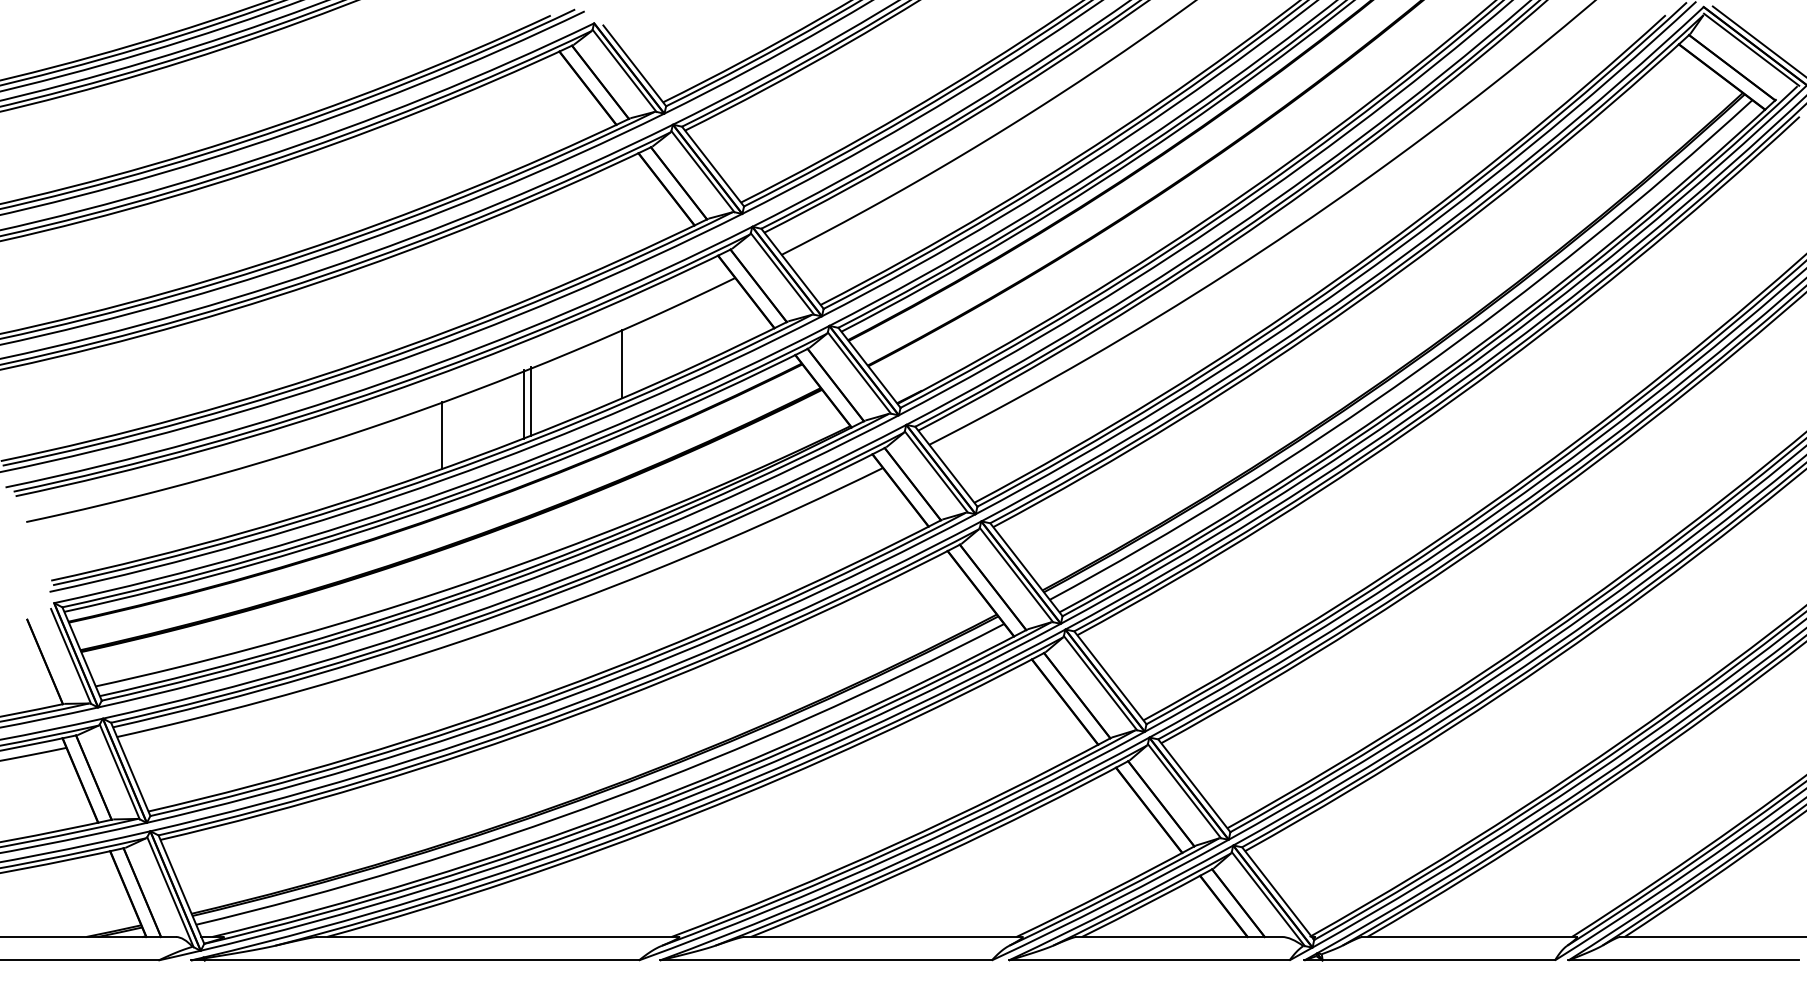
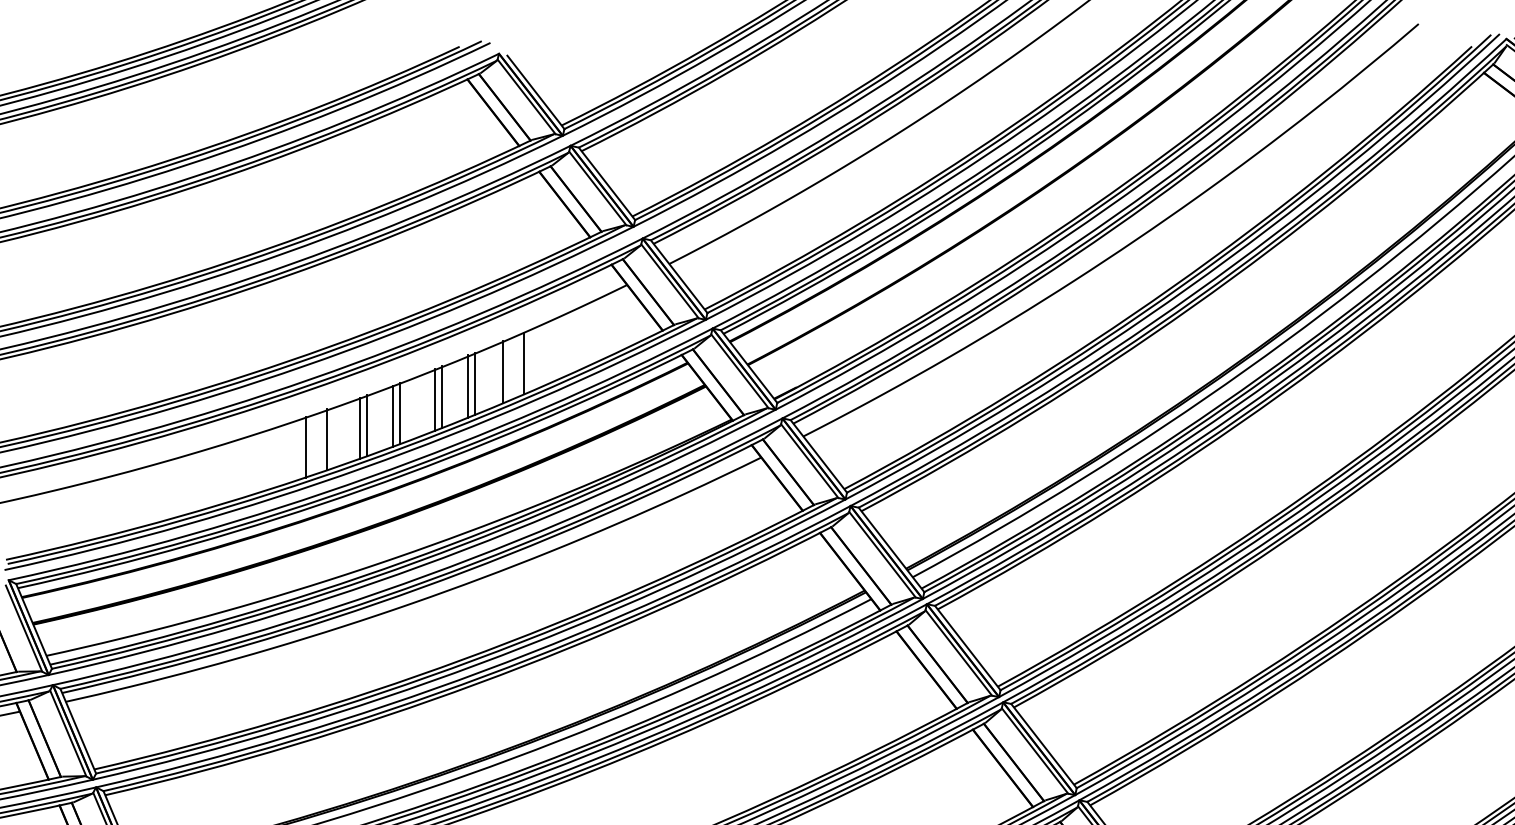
line: (598, 373) -> (502, 371), added
line: (567, 386) -> (474, 383), added
line: (559, 389) -> (467, 386), added
line: (484, 419) -> (399, 413), added
line: (477, 422) -> (393, 416), added
line: (448, 432) -> (366, 425), added
line: (404, 448) -> (326, 439), added
line: (381, 456) -> (305, 447), added

